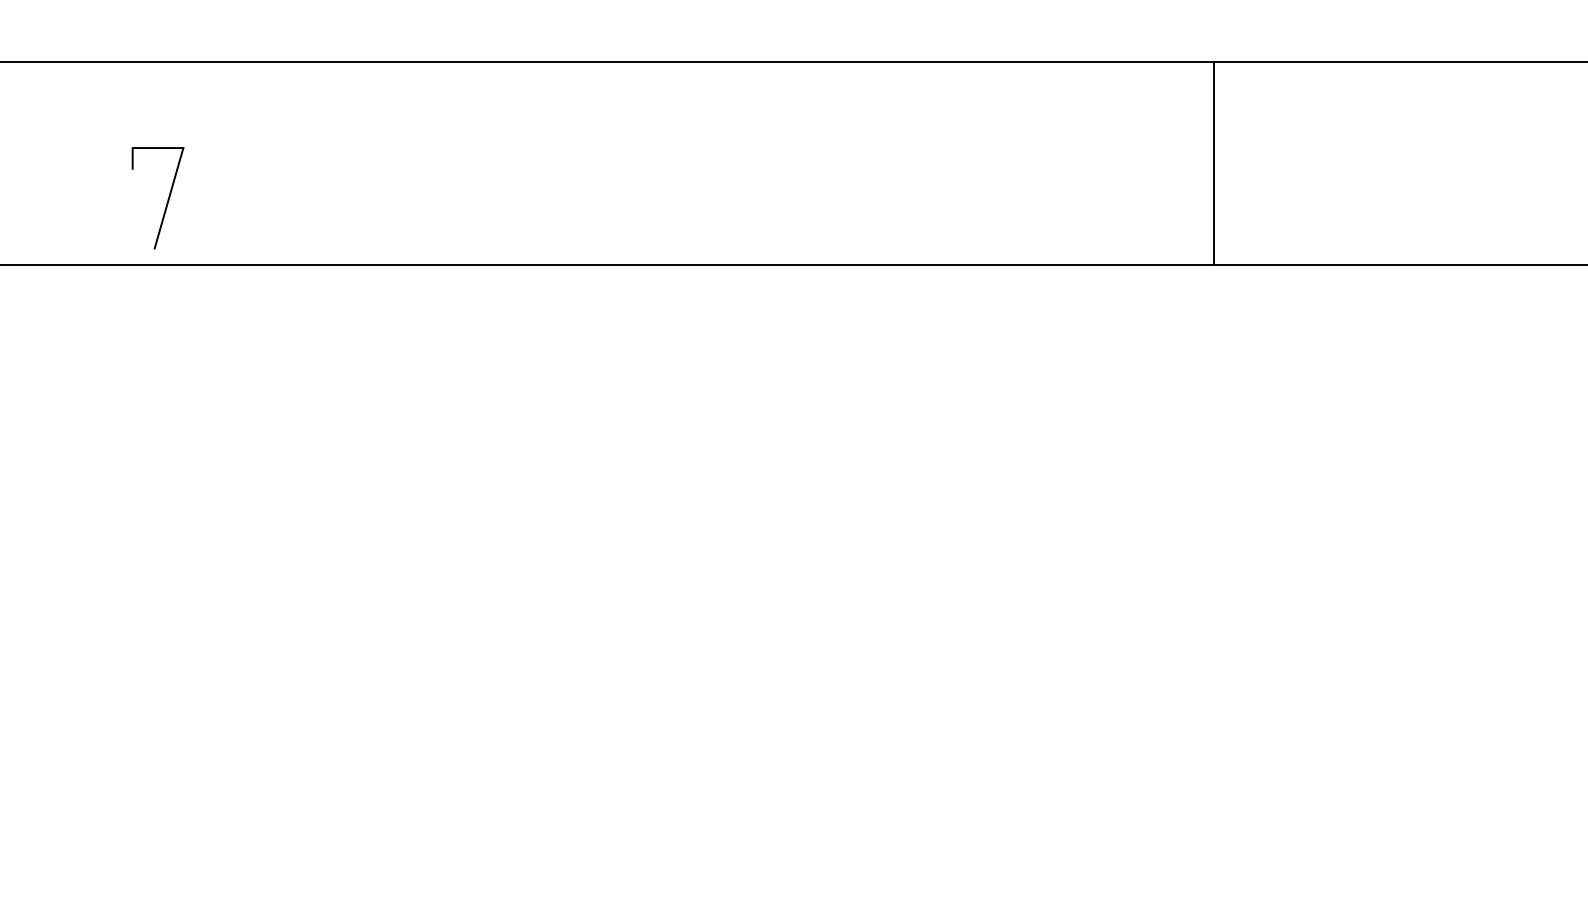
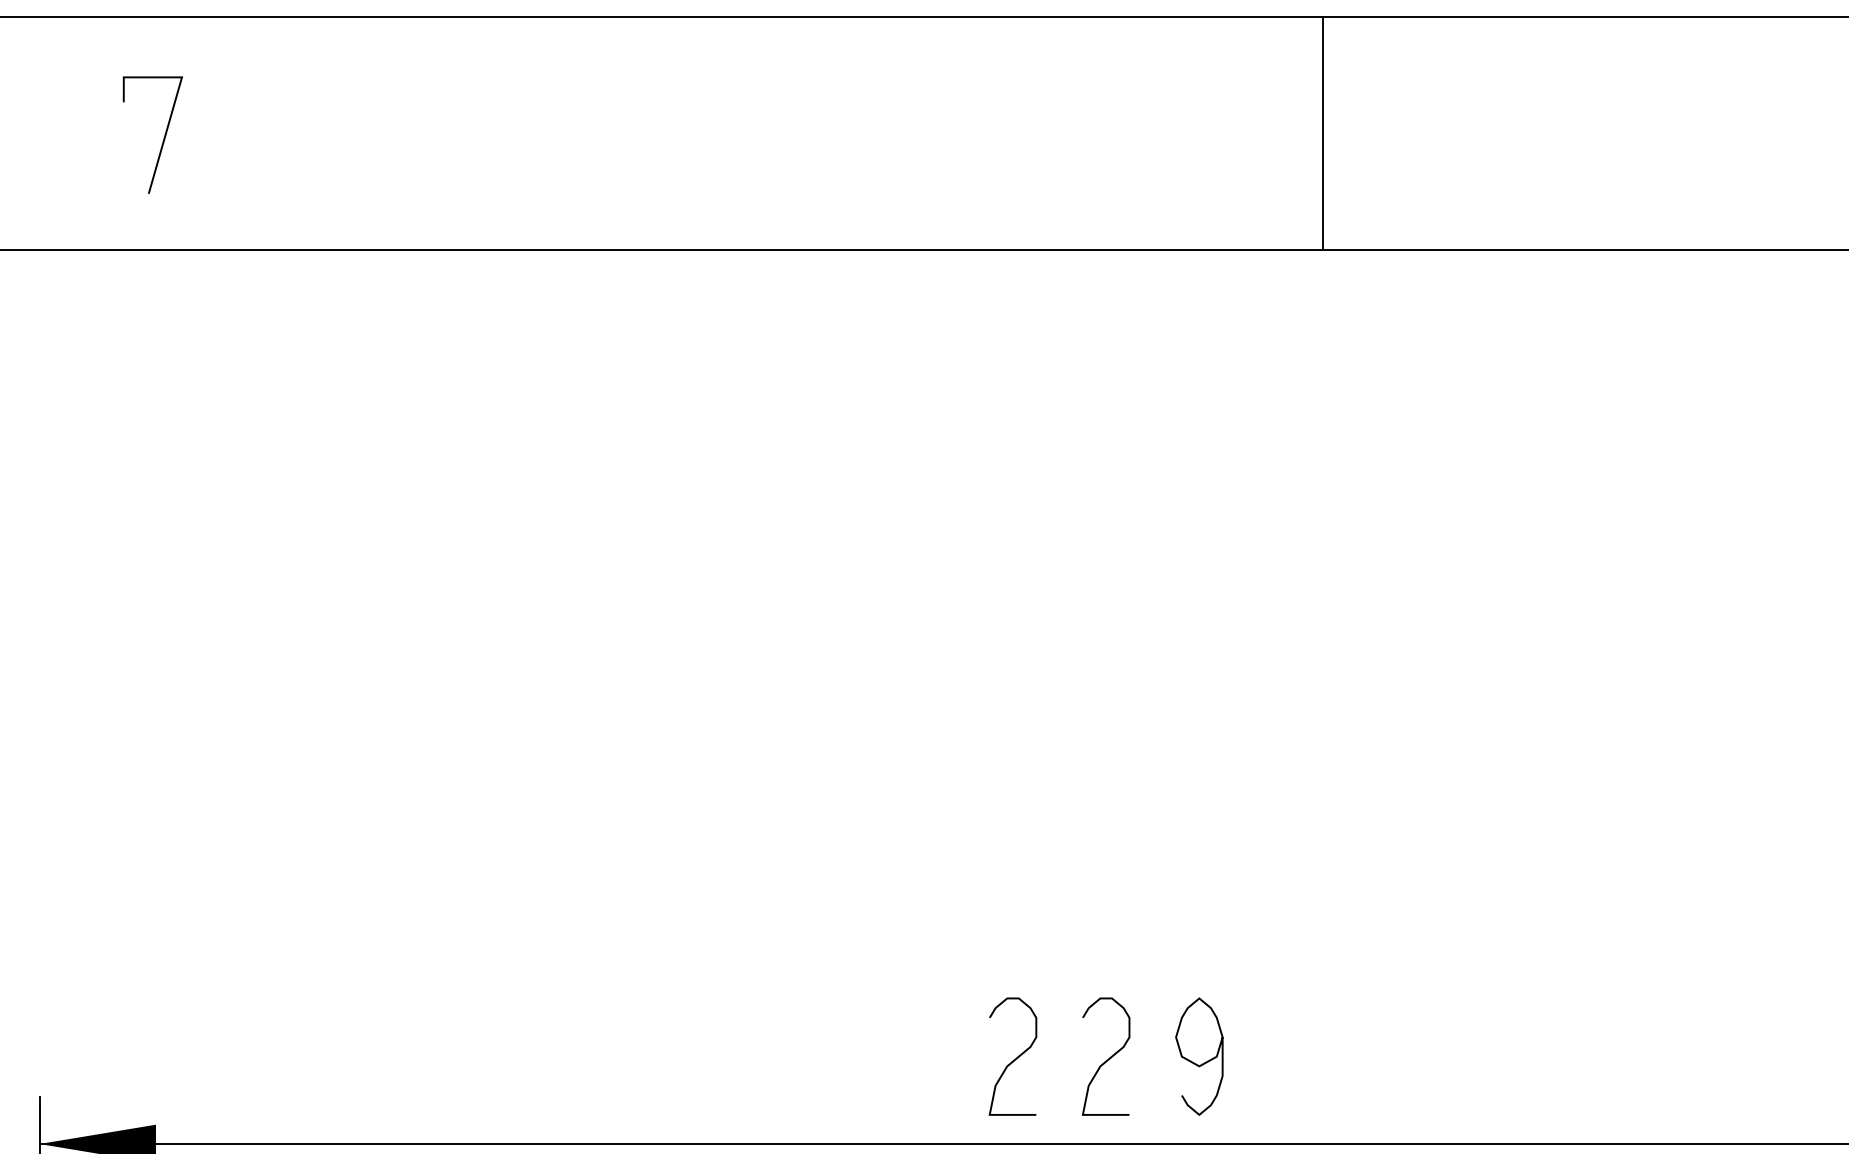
line: (1214, 162) -> (1323, 132), moved
line: (167, 200) -> (163, 137), moved

